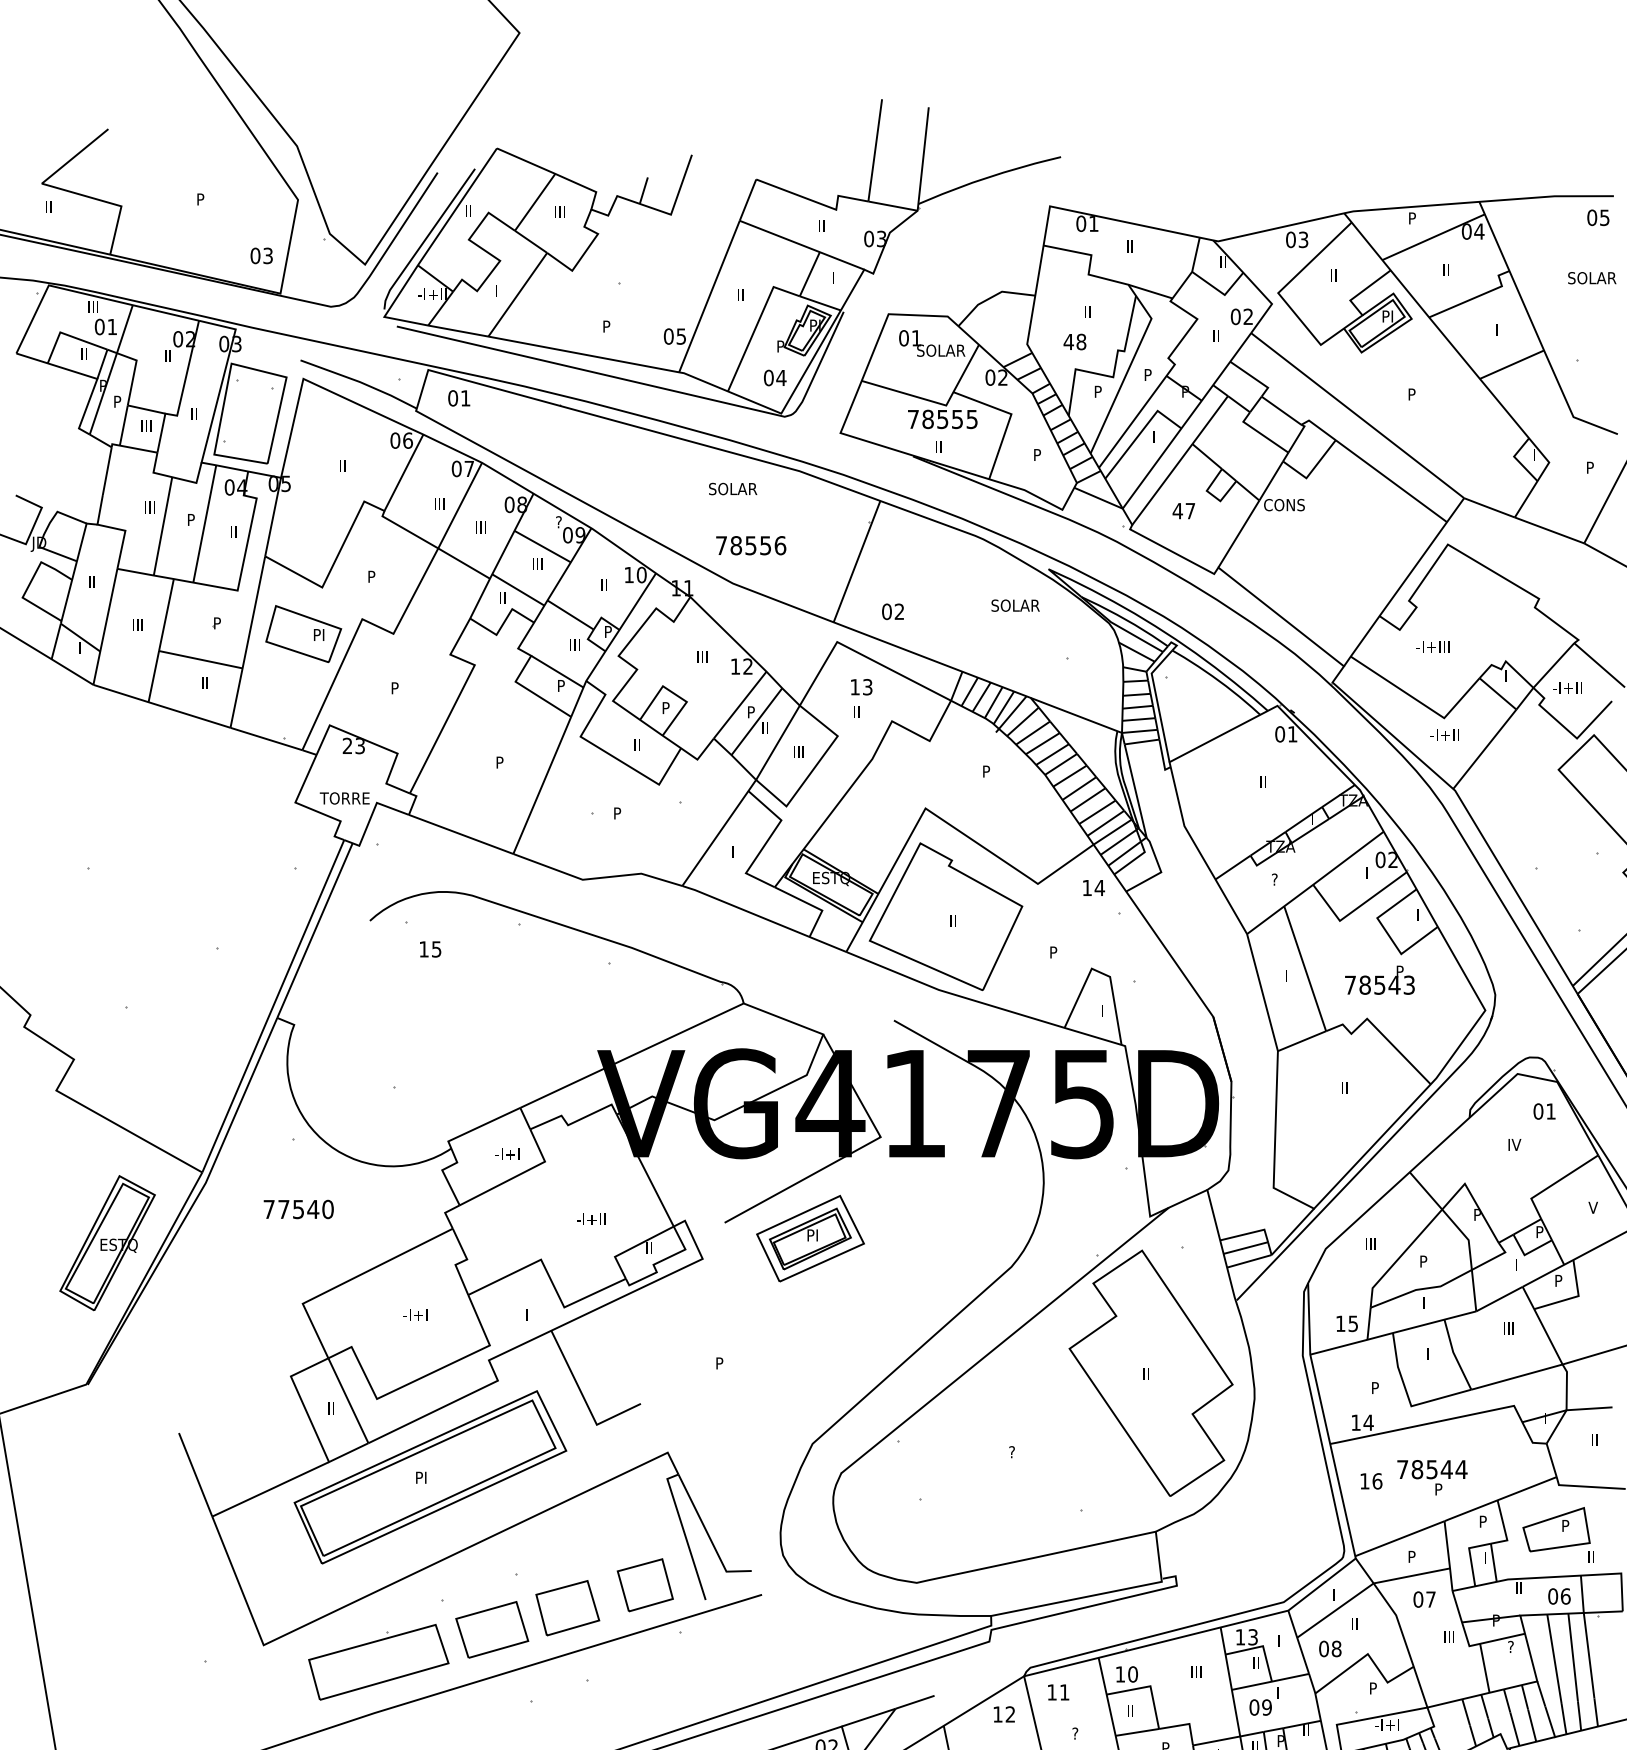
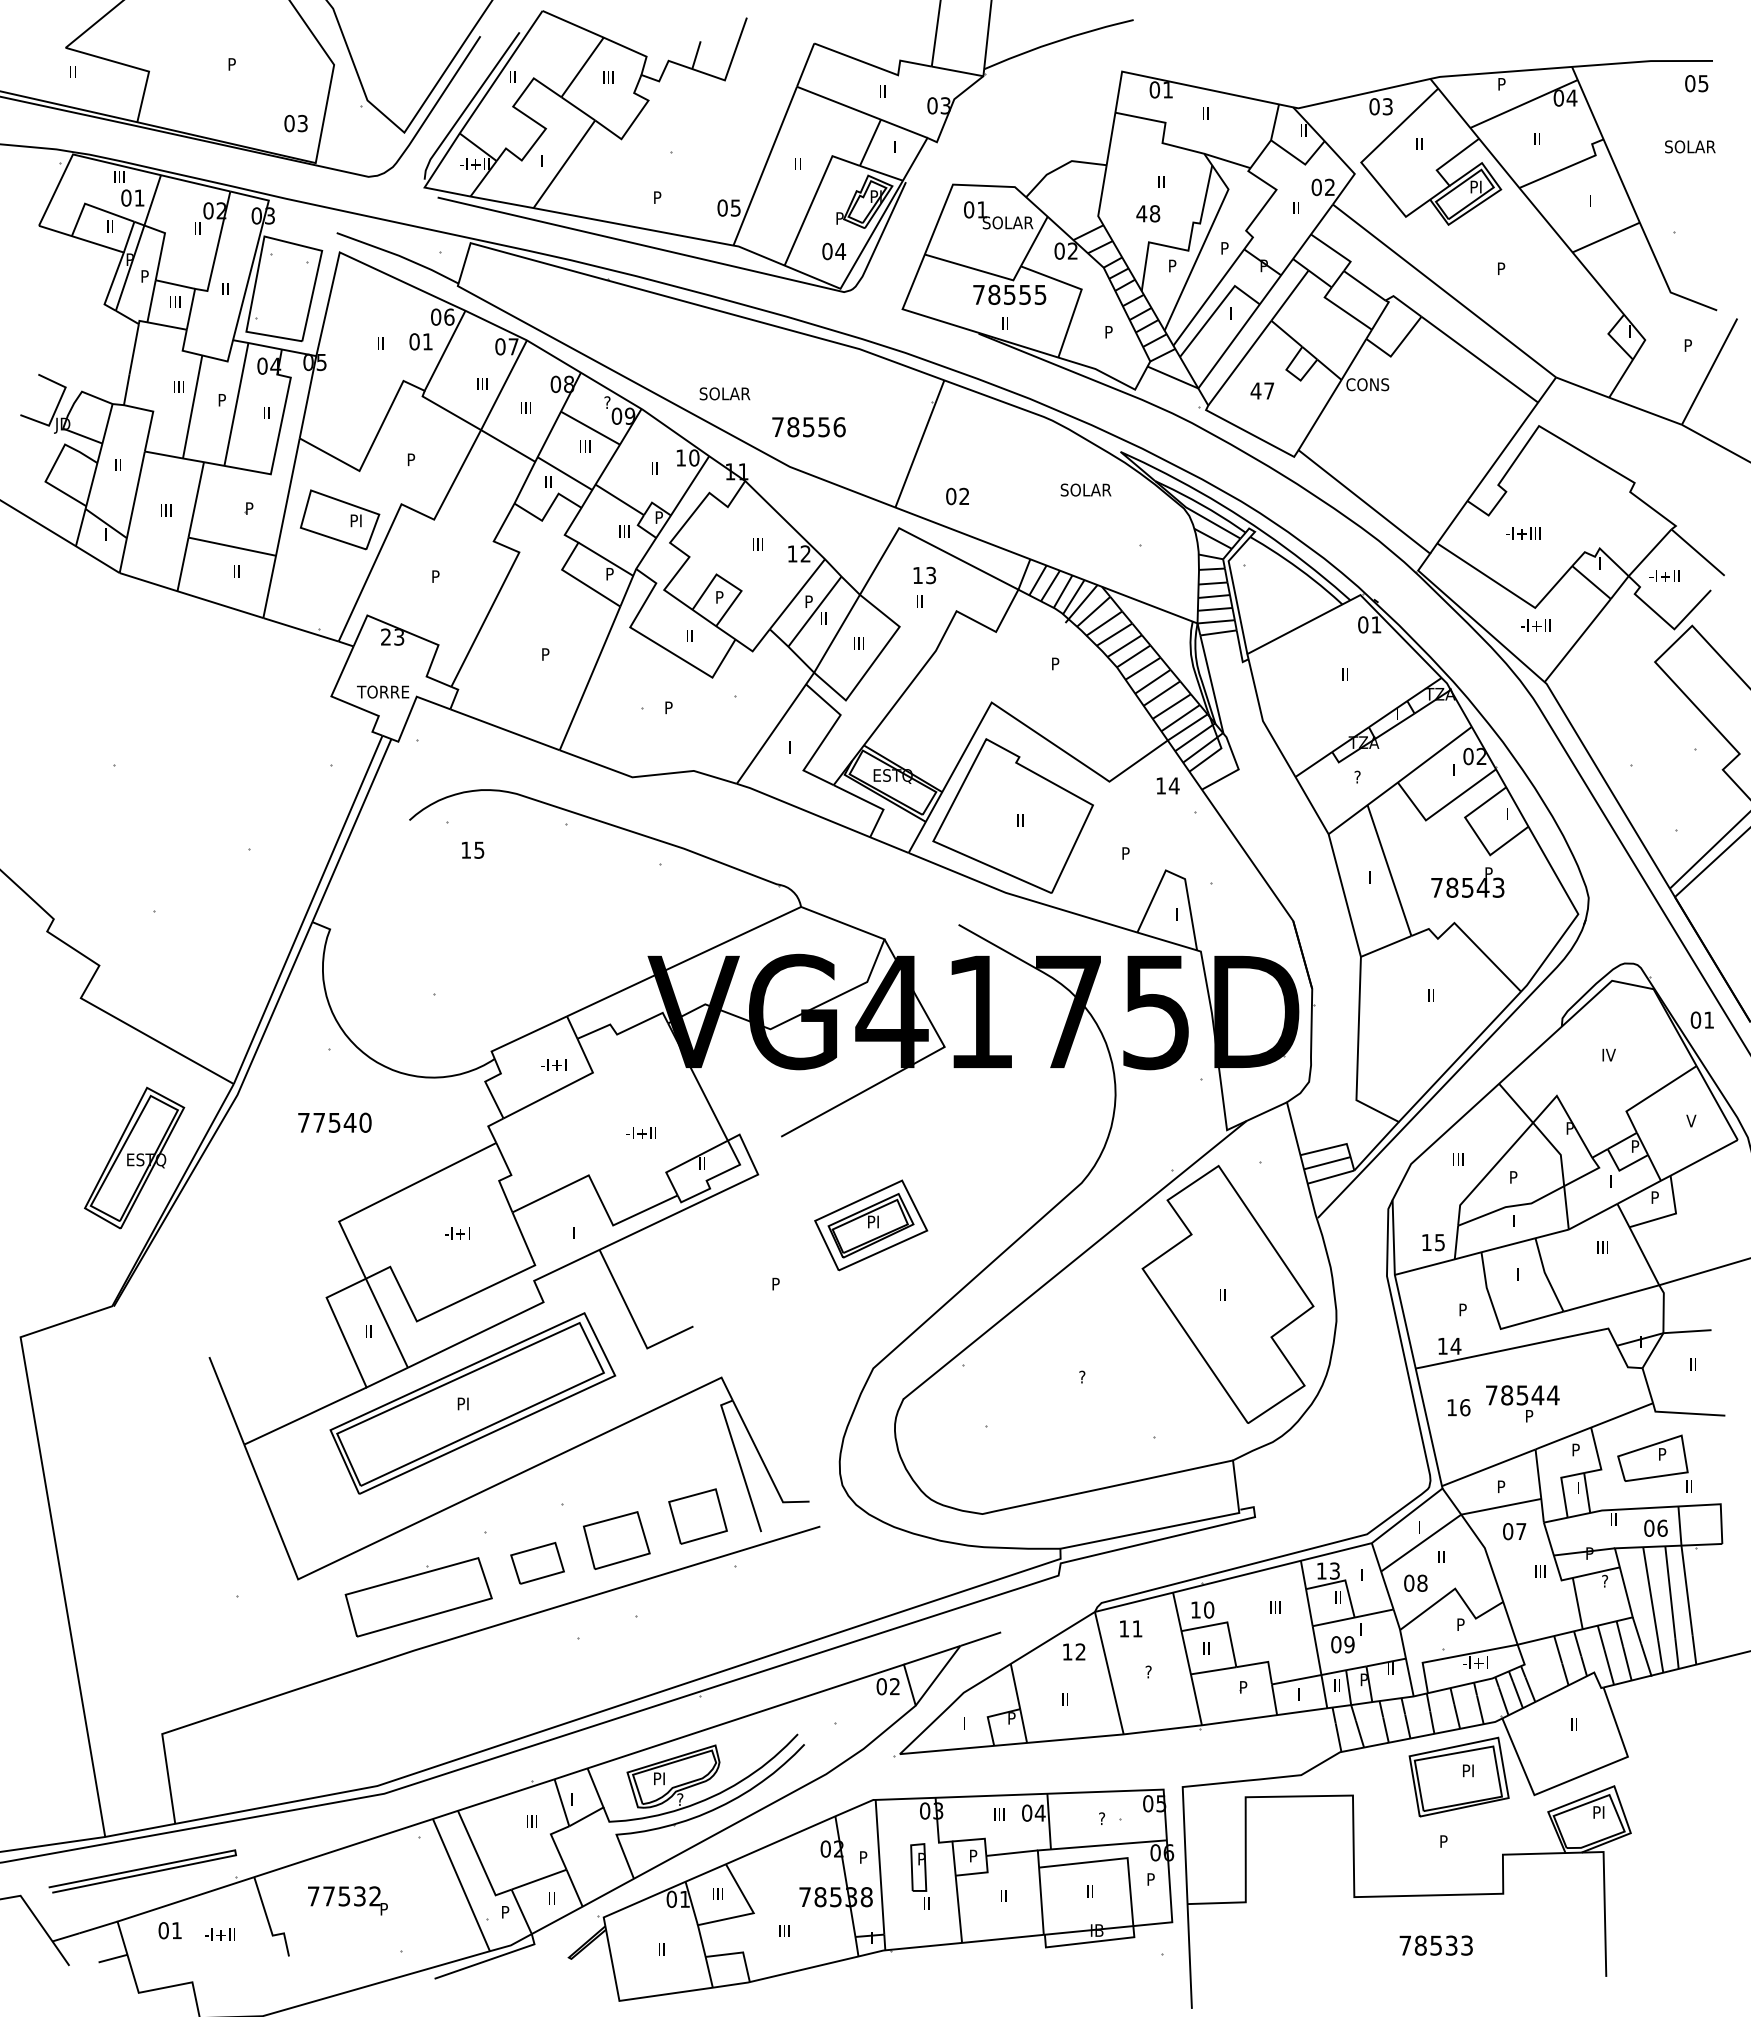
text: (458, 398) -> (420, 341), moved
text: (732, 488) -> (724, 393), moved
text: (1543, 1110) -> (1701, 1019), moved
part: (810, 1238) -> (871, 1225), moved
part: (492, 1630) -> (537, 1563), size x0.7

